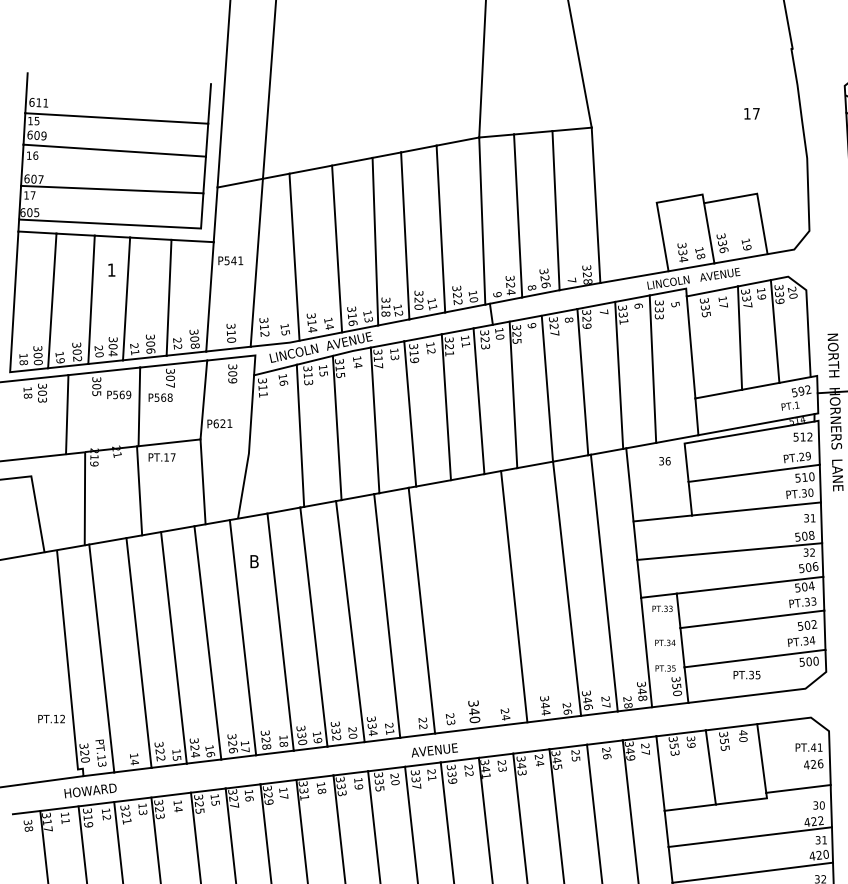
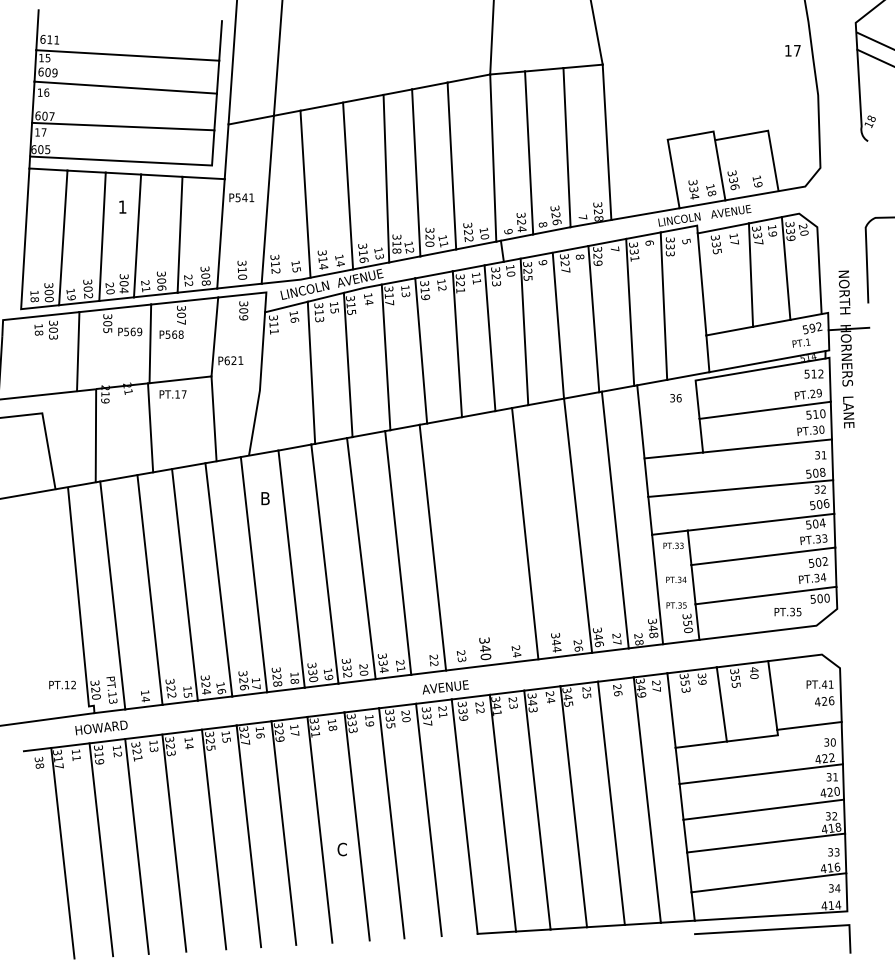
text: (751, 113) -> (792, 50), moved
text: (746, 674) -> (787, 611), moved
text: (51, 718) -> (62, 684), moved

